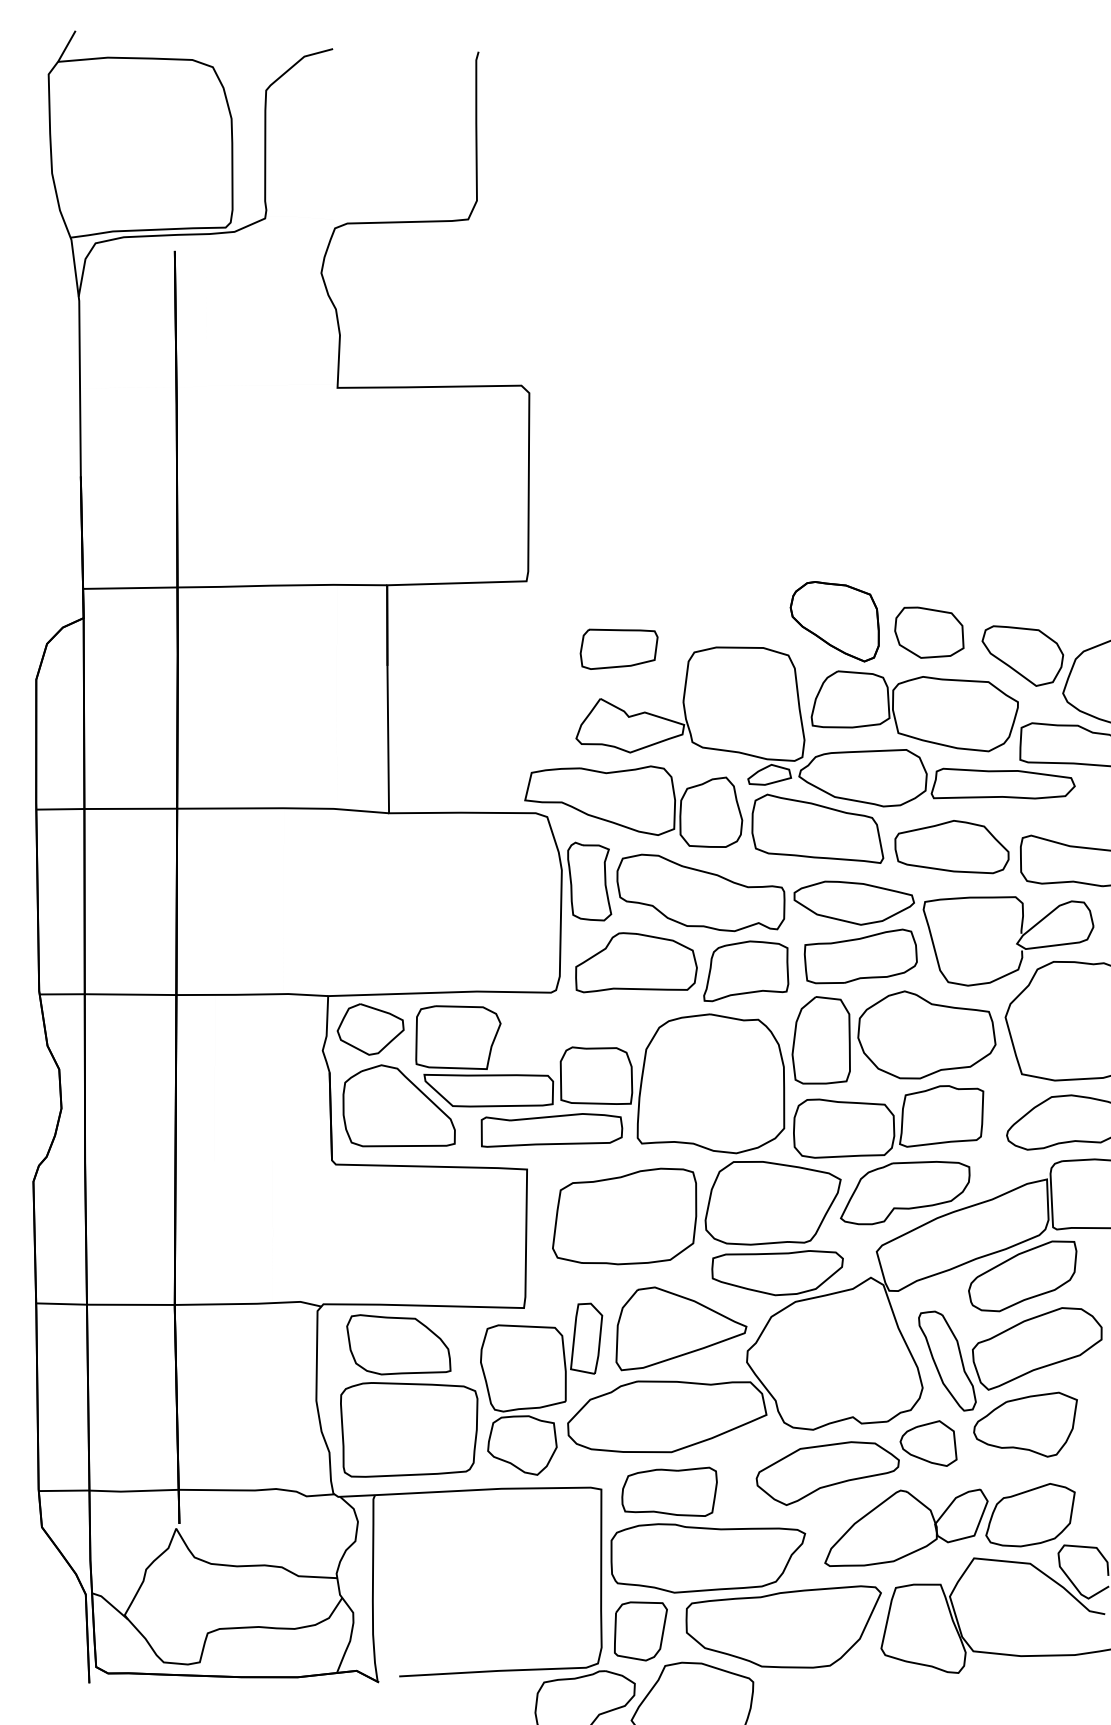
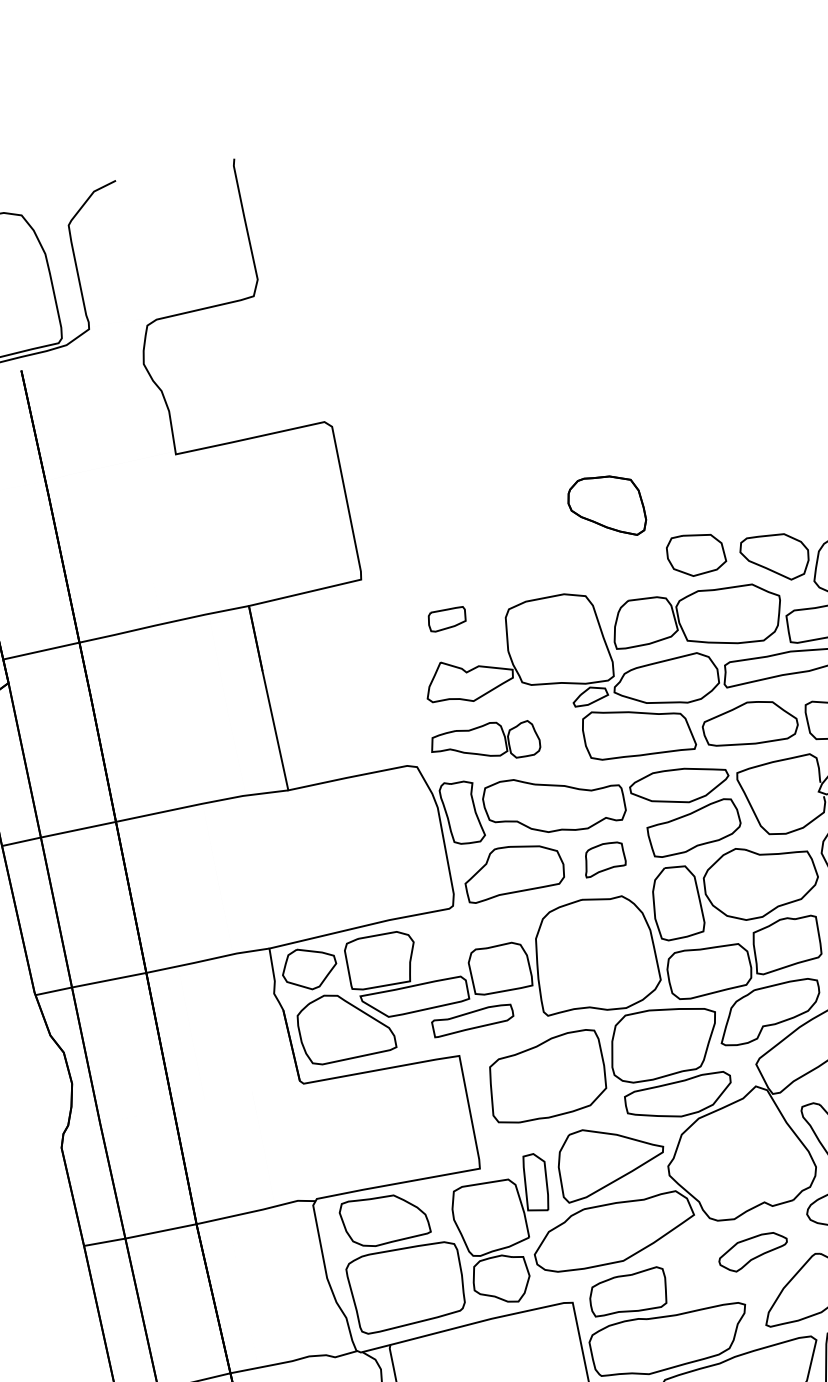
part: (834, 621) -> (606, 507), moved
part: (618, 648) -> (446, 618), size x0.6
part: (633, 806) -> (485, 744), size x0.6
part: (746, 971) -> (604, 859), size x0.6
part: (551, 1130) -> (472, 1020), size x0.7
part: (827, 1473) -> (753, 1252), size x0.6

